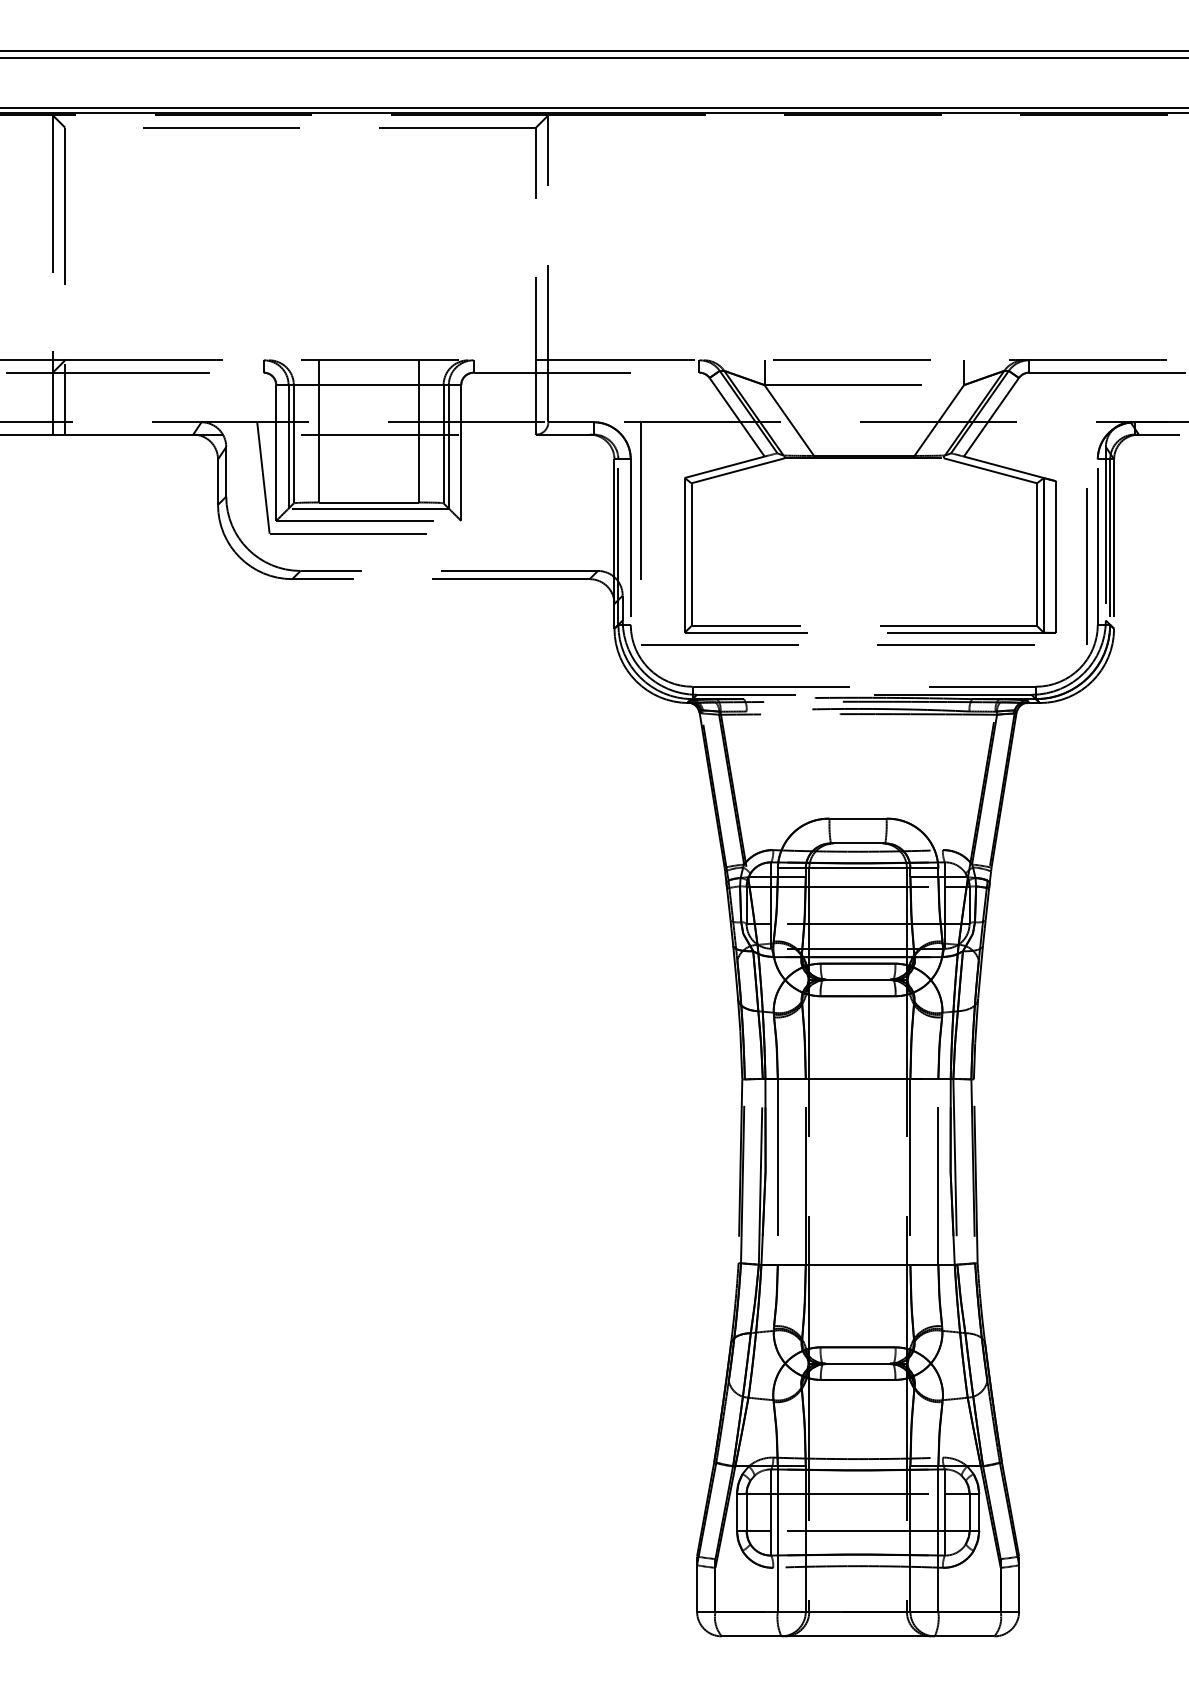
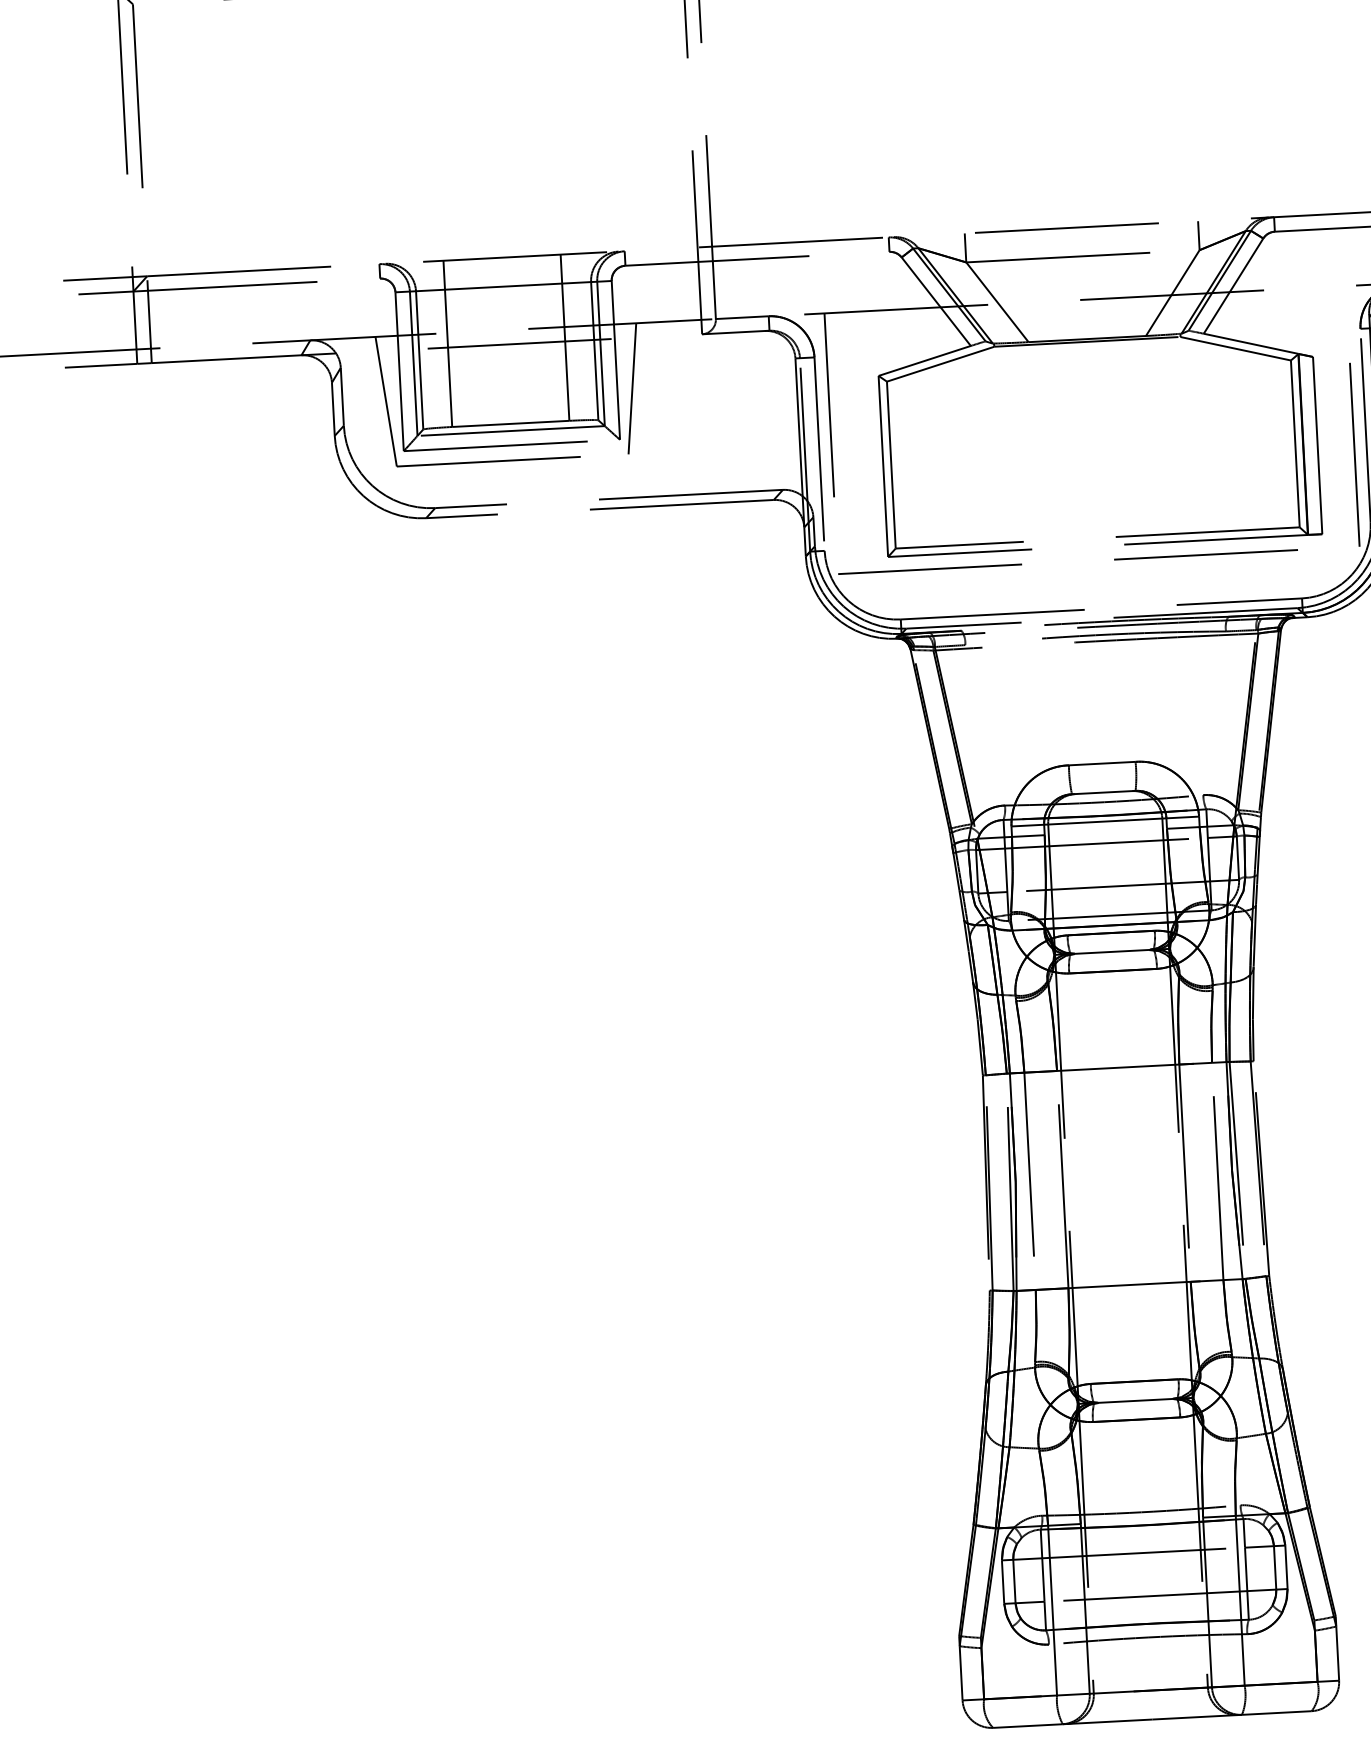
line: (473, 477) -> (631, 388), added

